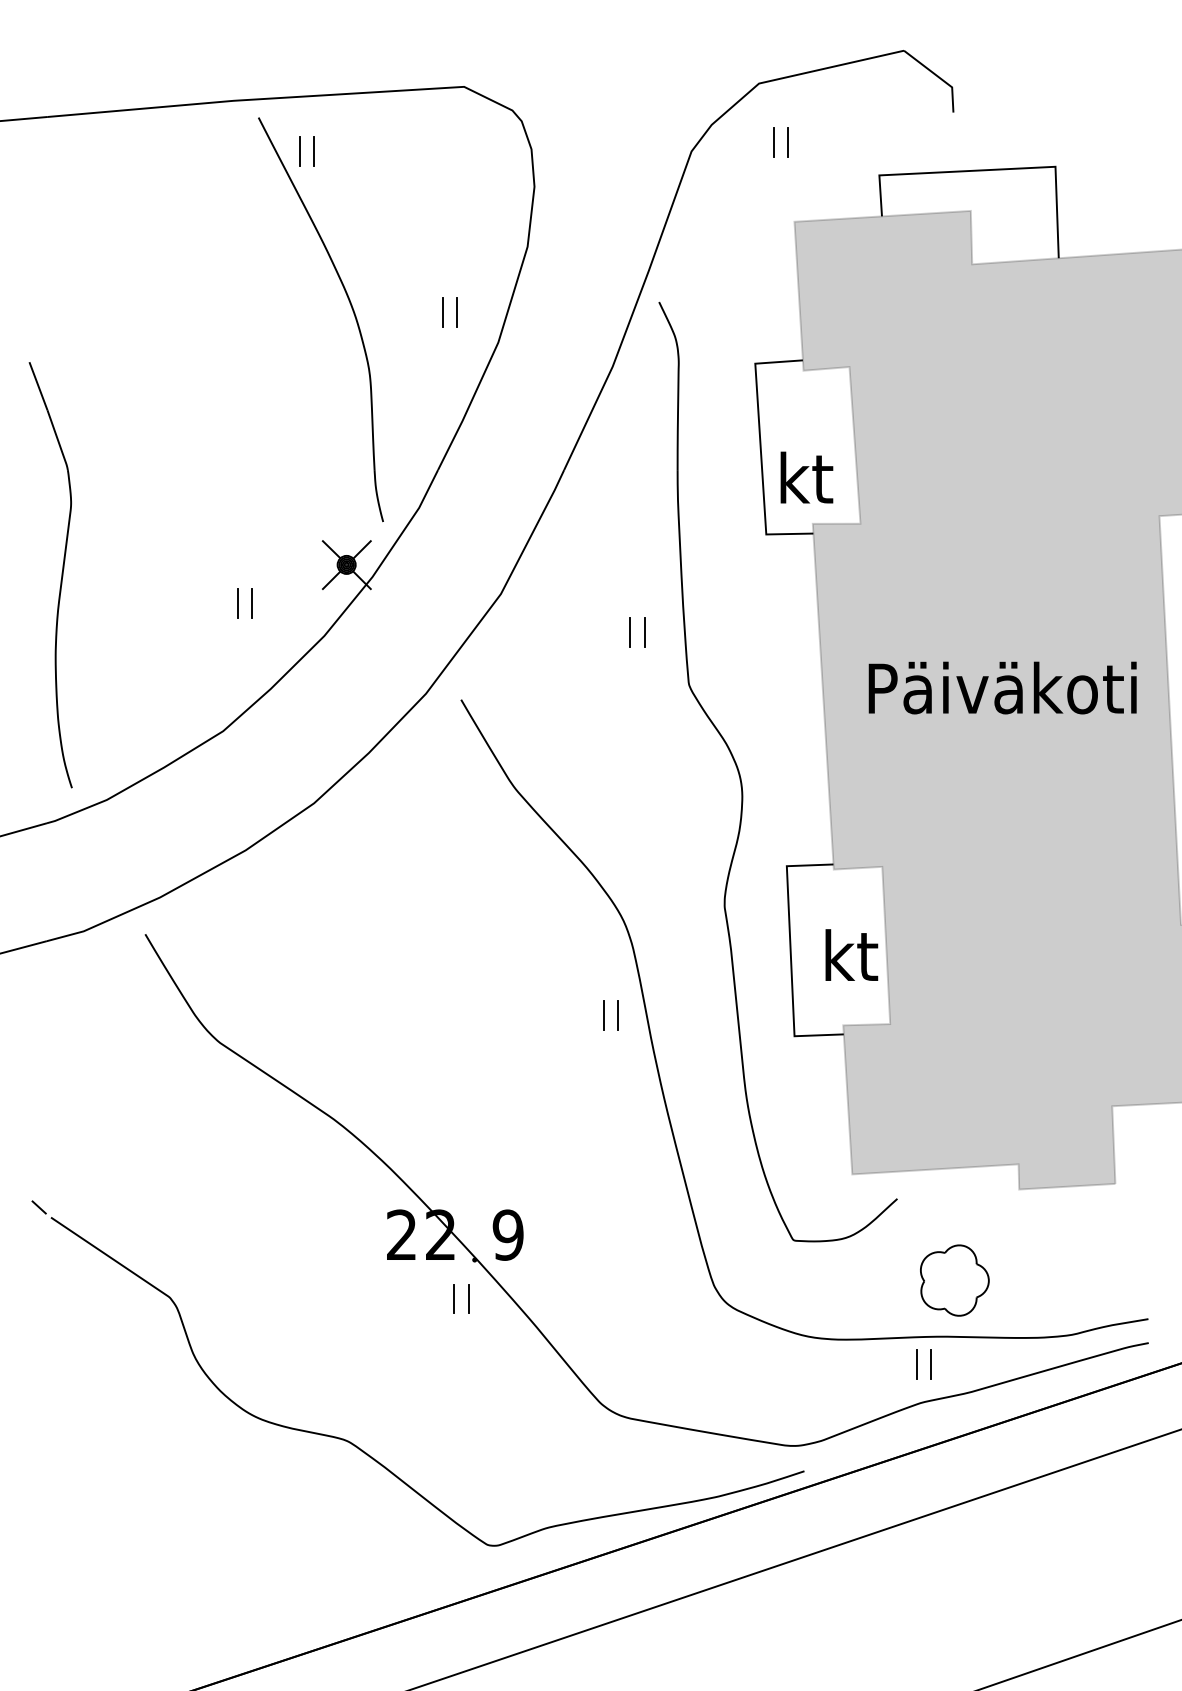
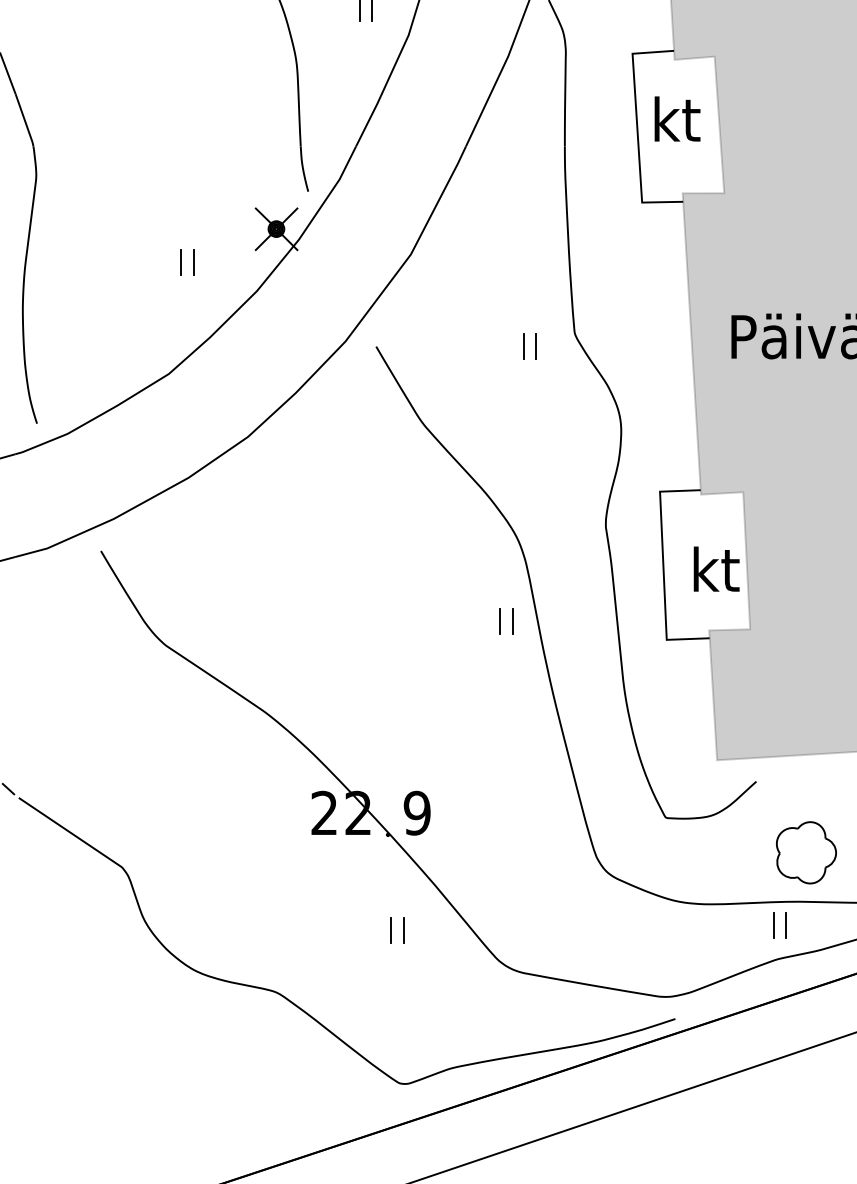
text: (806, 477) -> (677, 118), moved
part: (630, 632) -> (523, 346), moved
part: (454, 1298) -> (391, 929), moved

